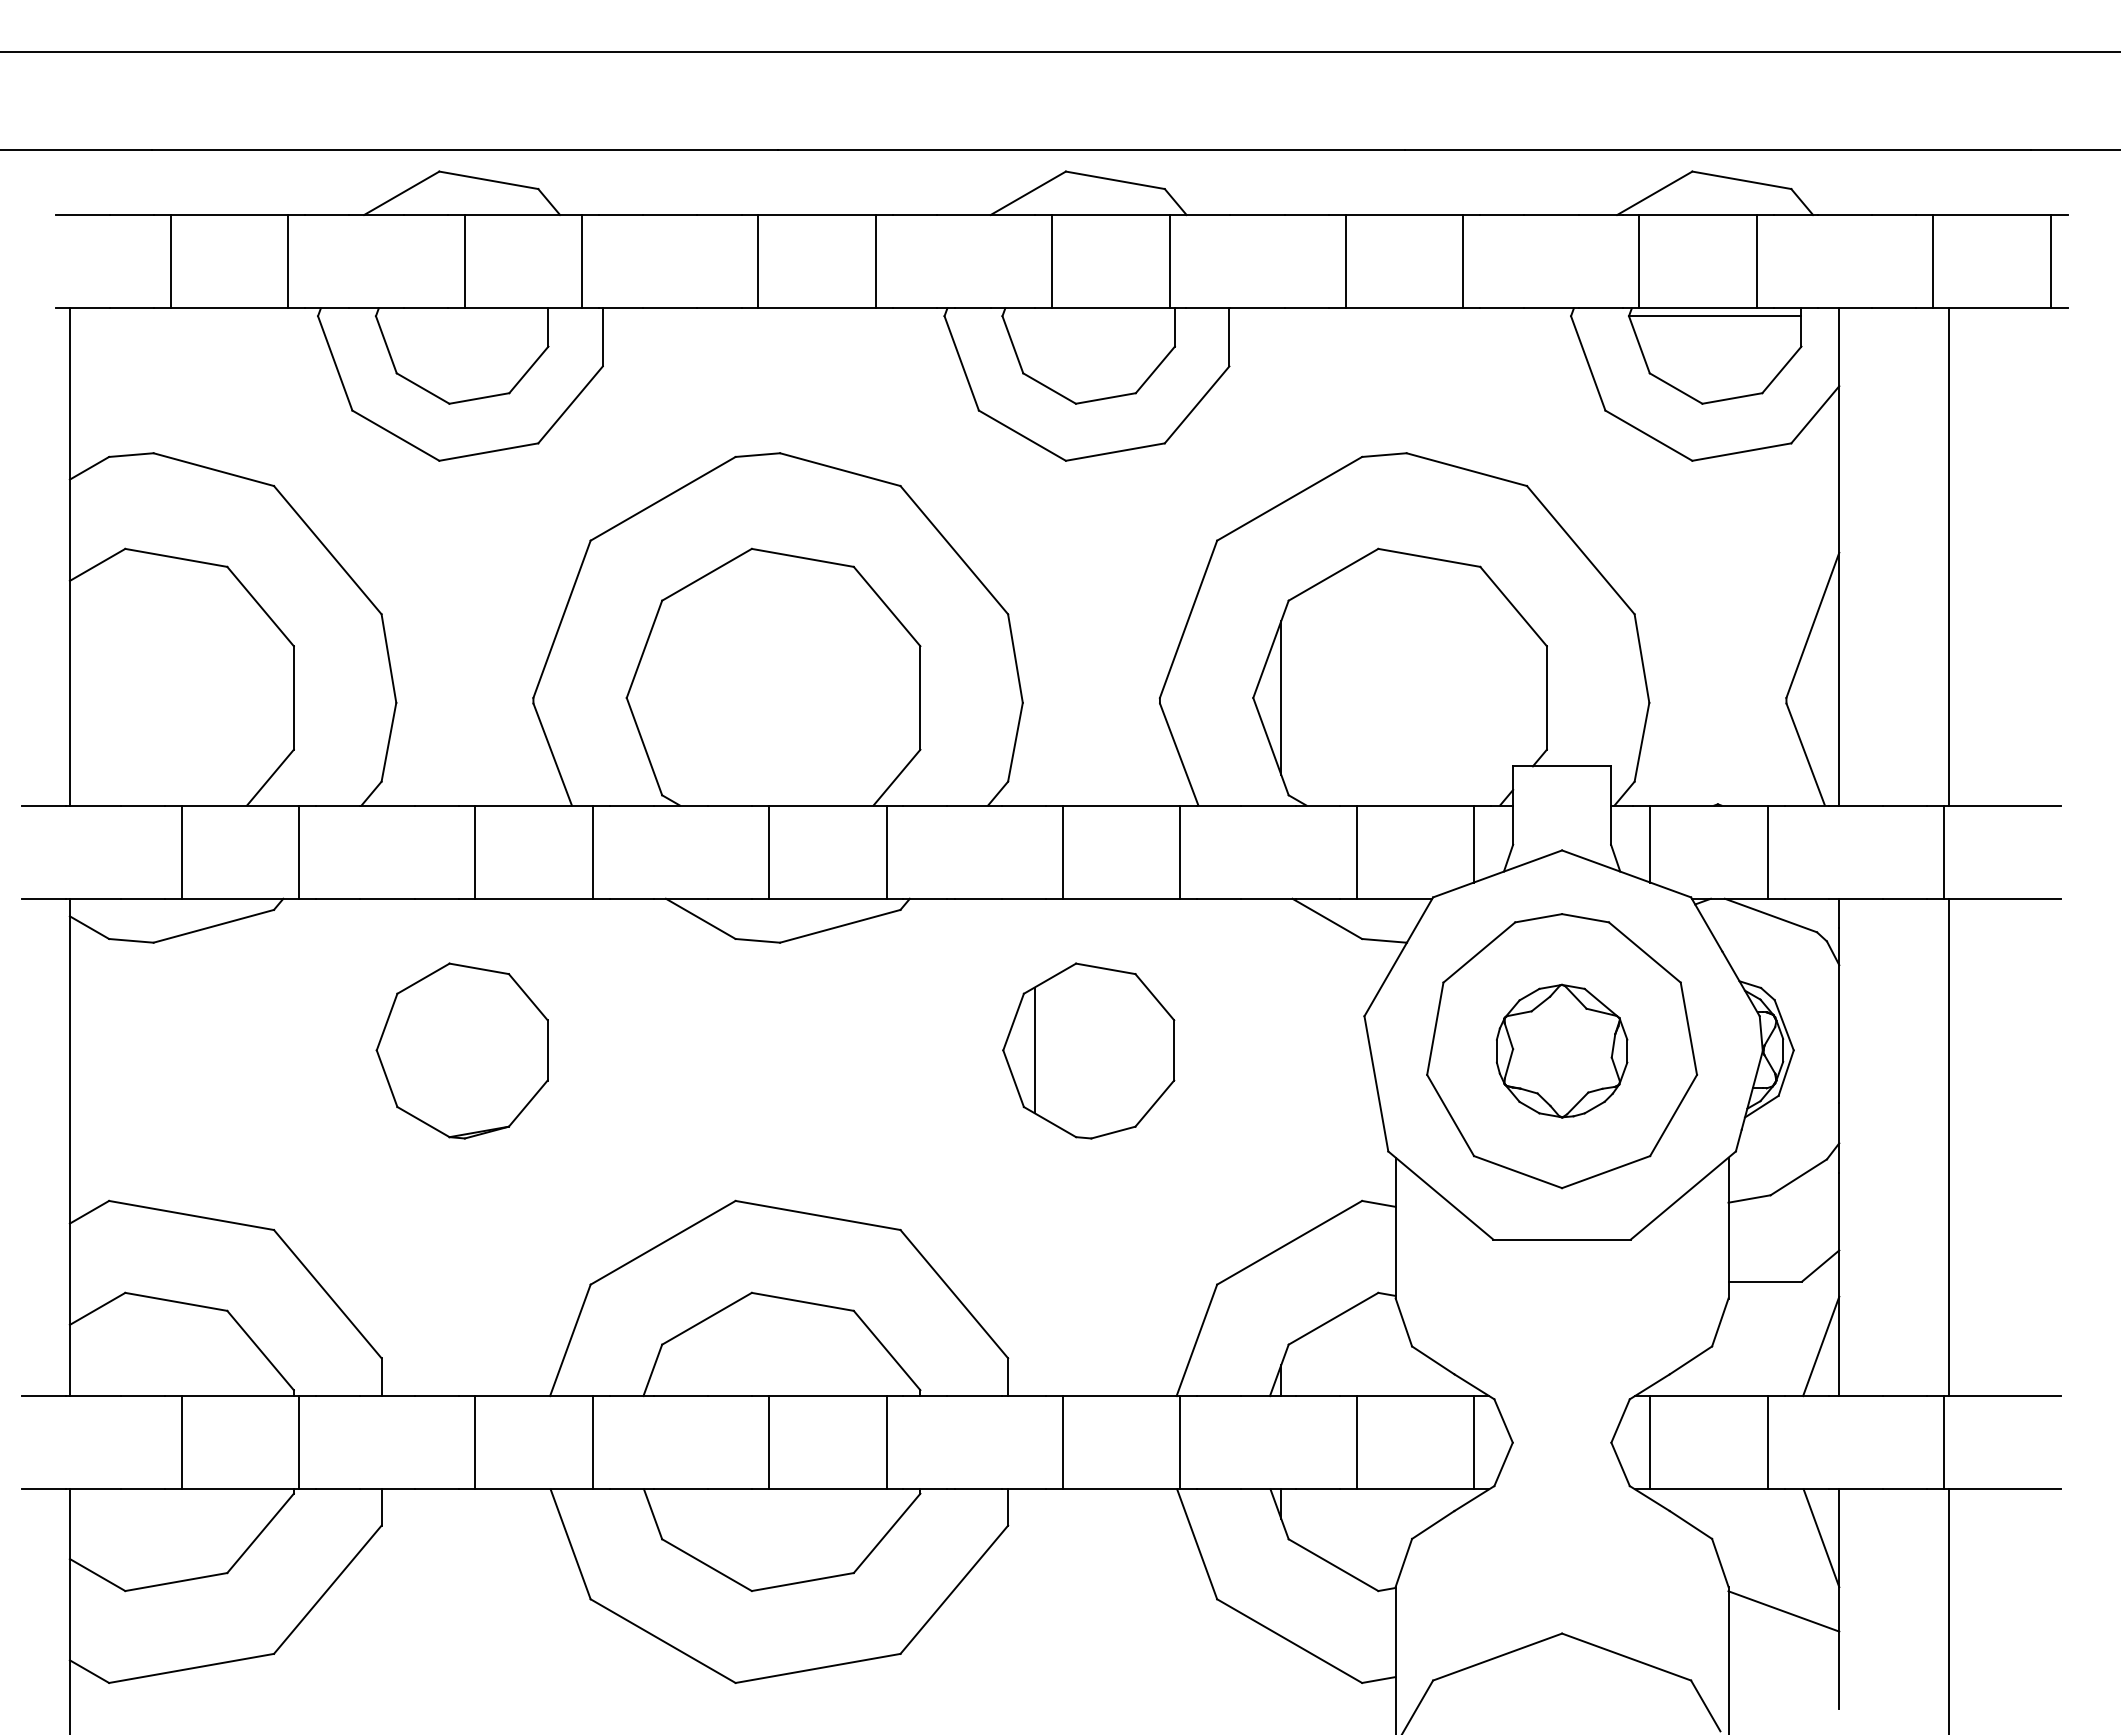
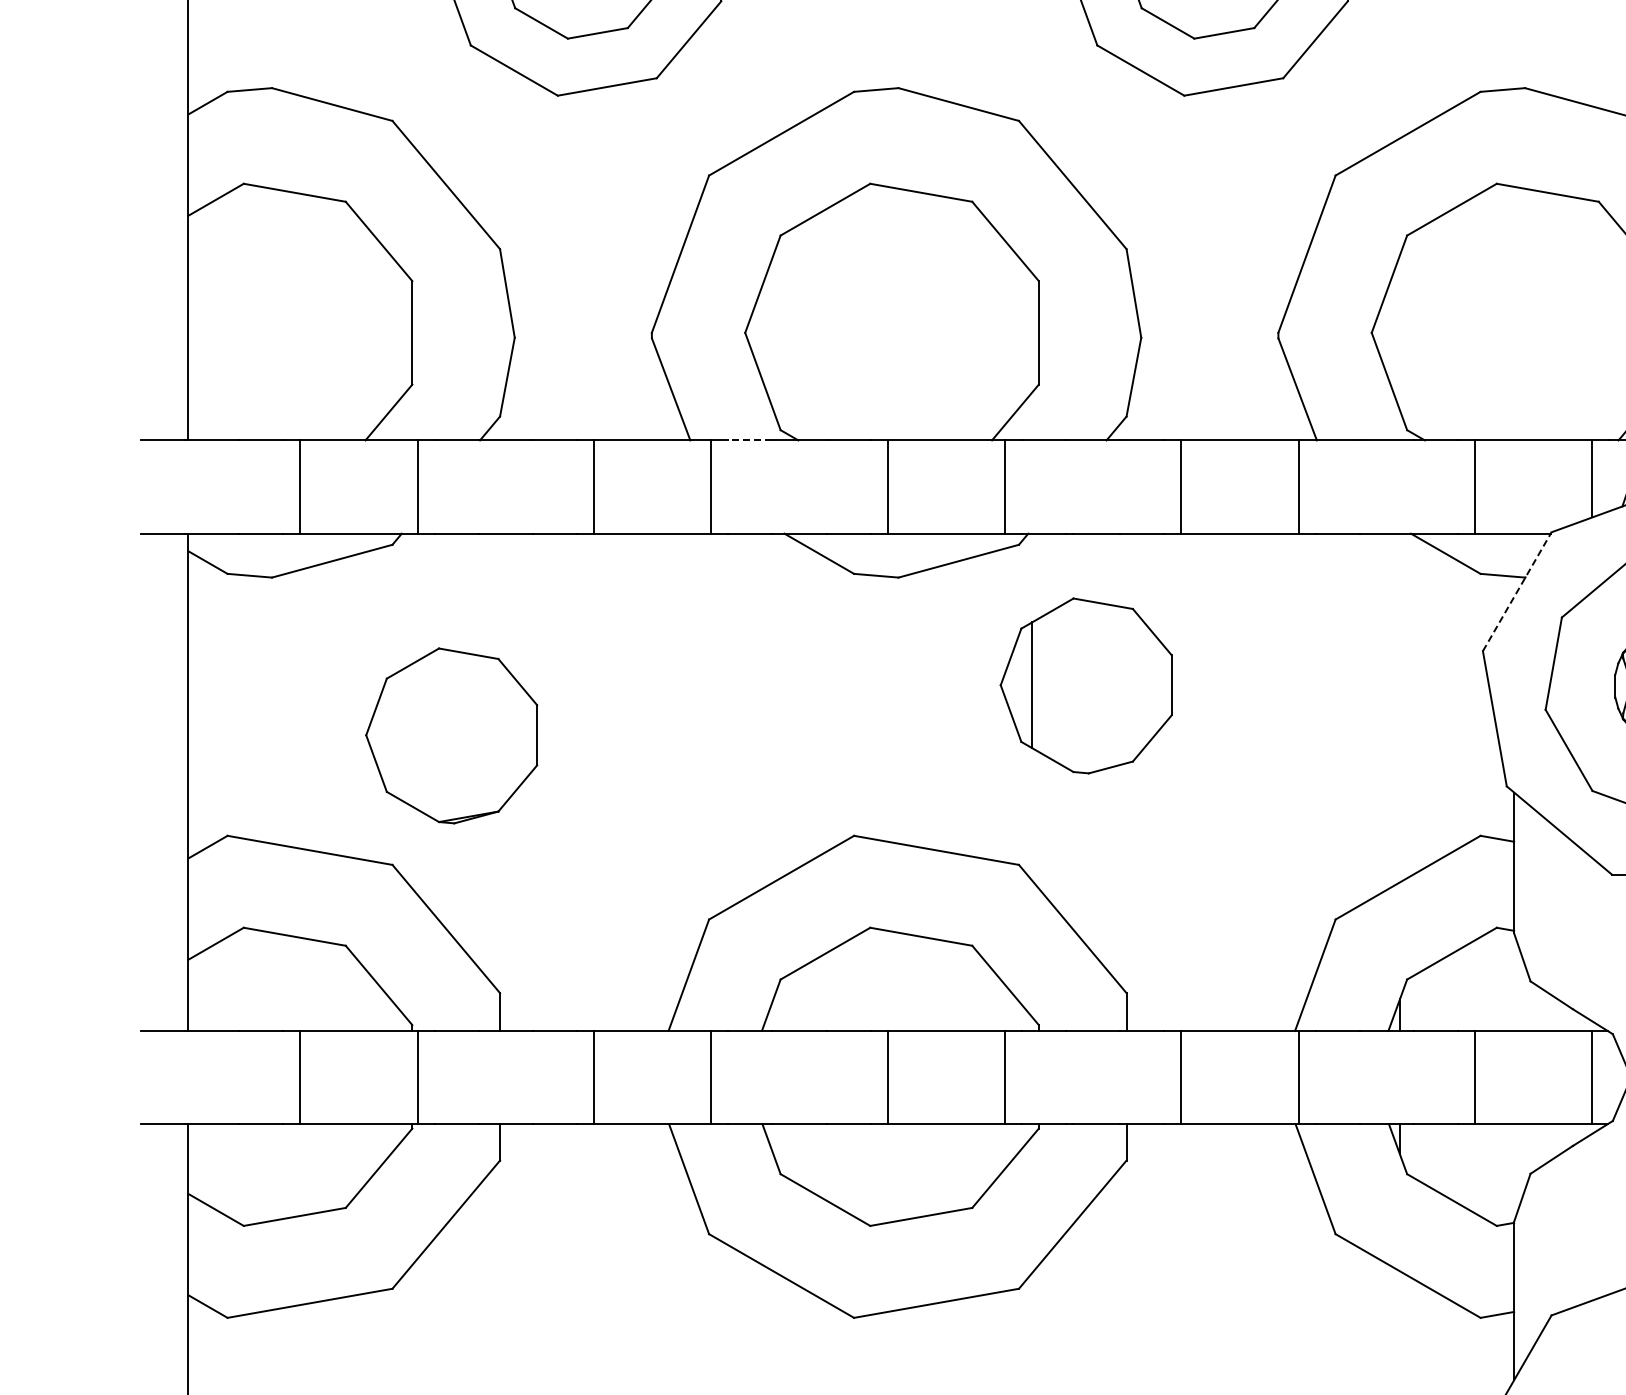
line: (1281, 697) -> (1399, 332), removed
line: (631, 805) -> (749, 440), solid -> dashed
line: (1398, 956) -> (1516, 591), solid -> dashed
part: (461, 1050) -> (450, 735), moved
part: (1088, 1050) -> (1085, 685), moved

